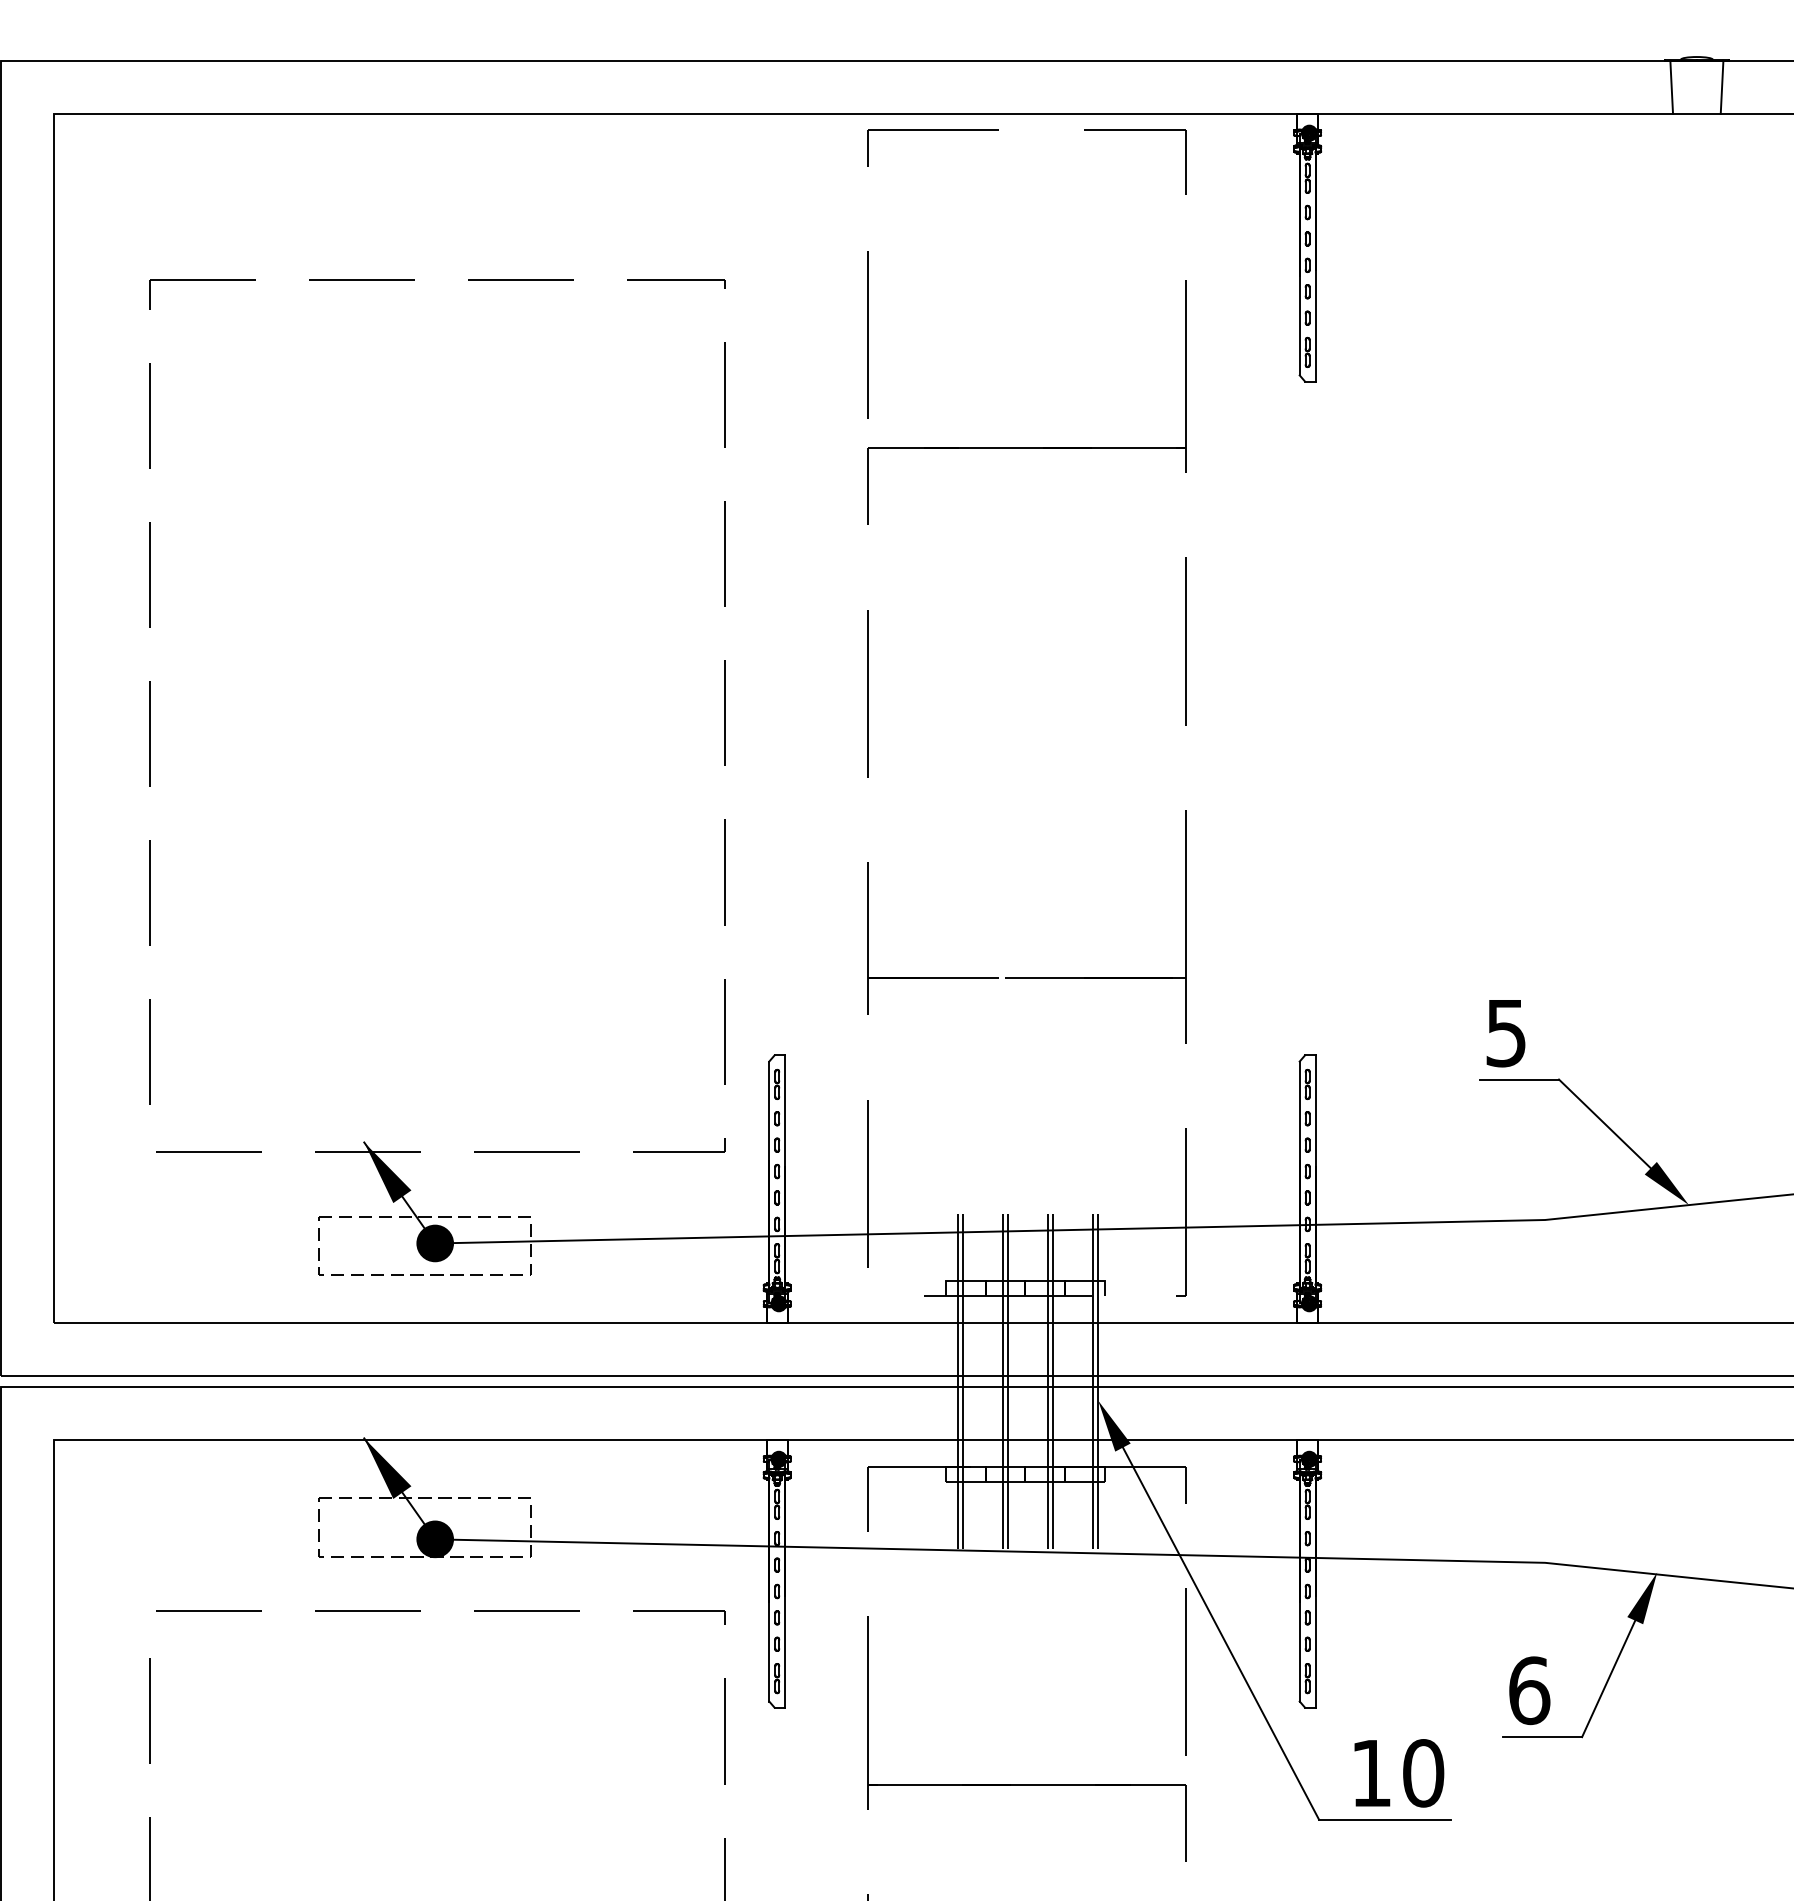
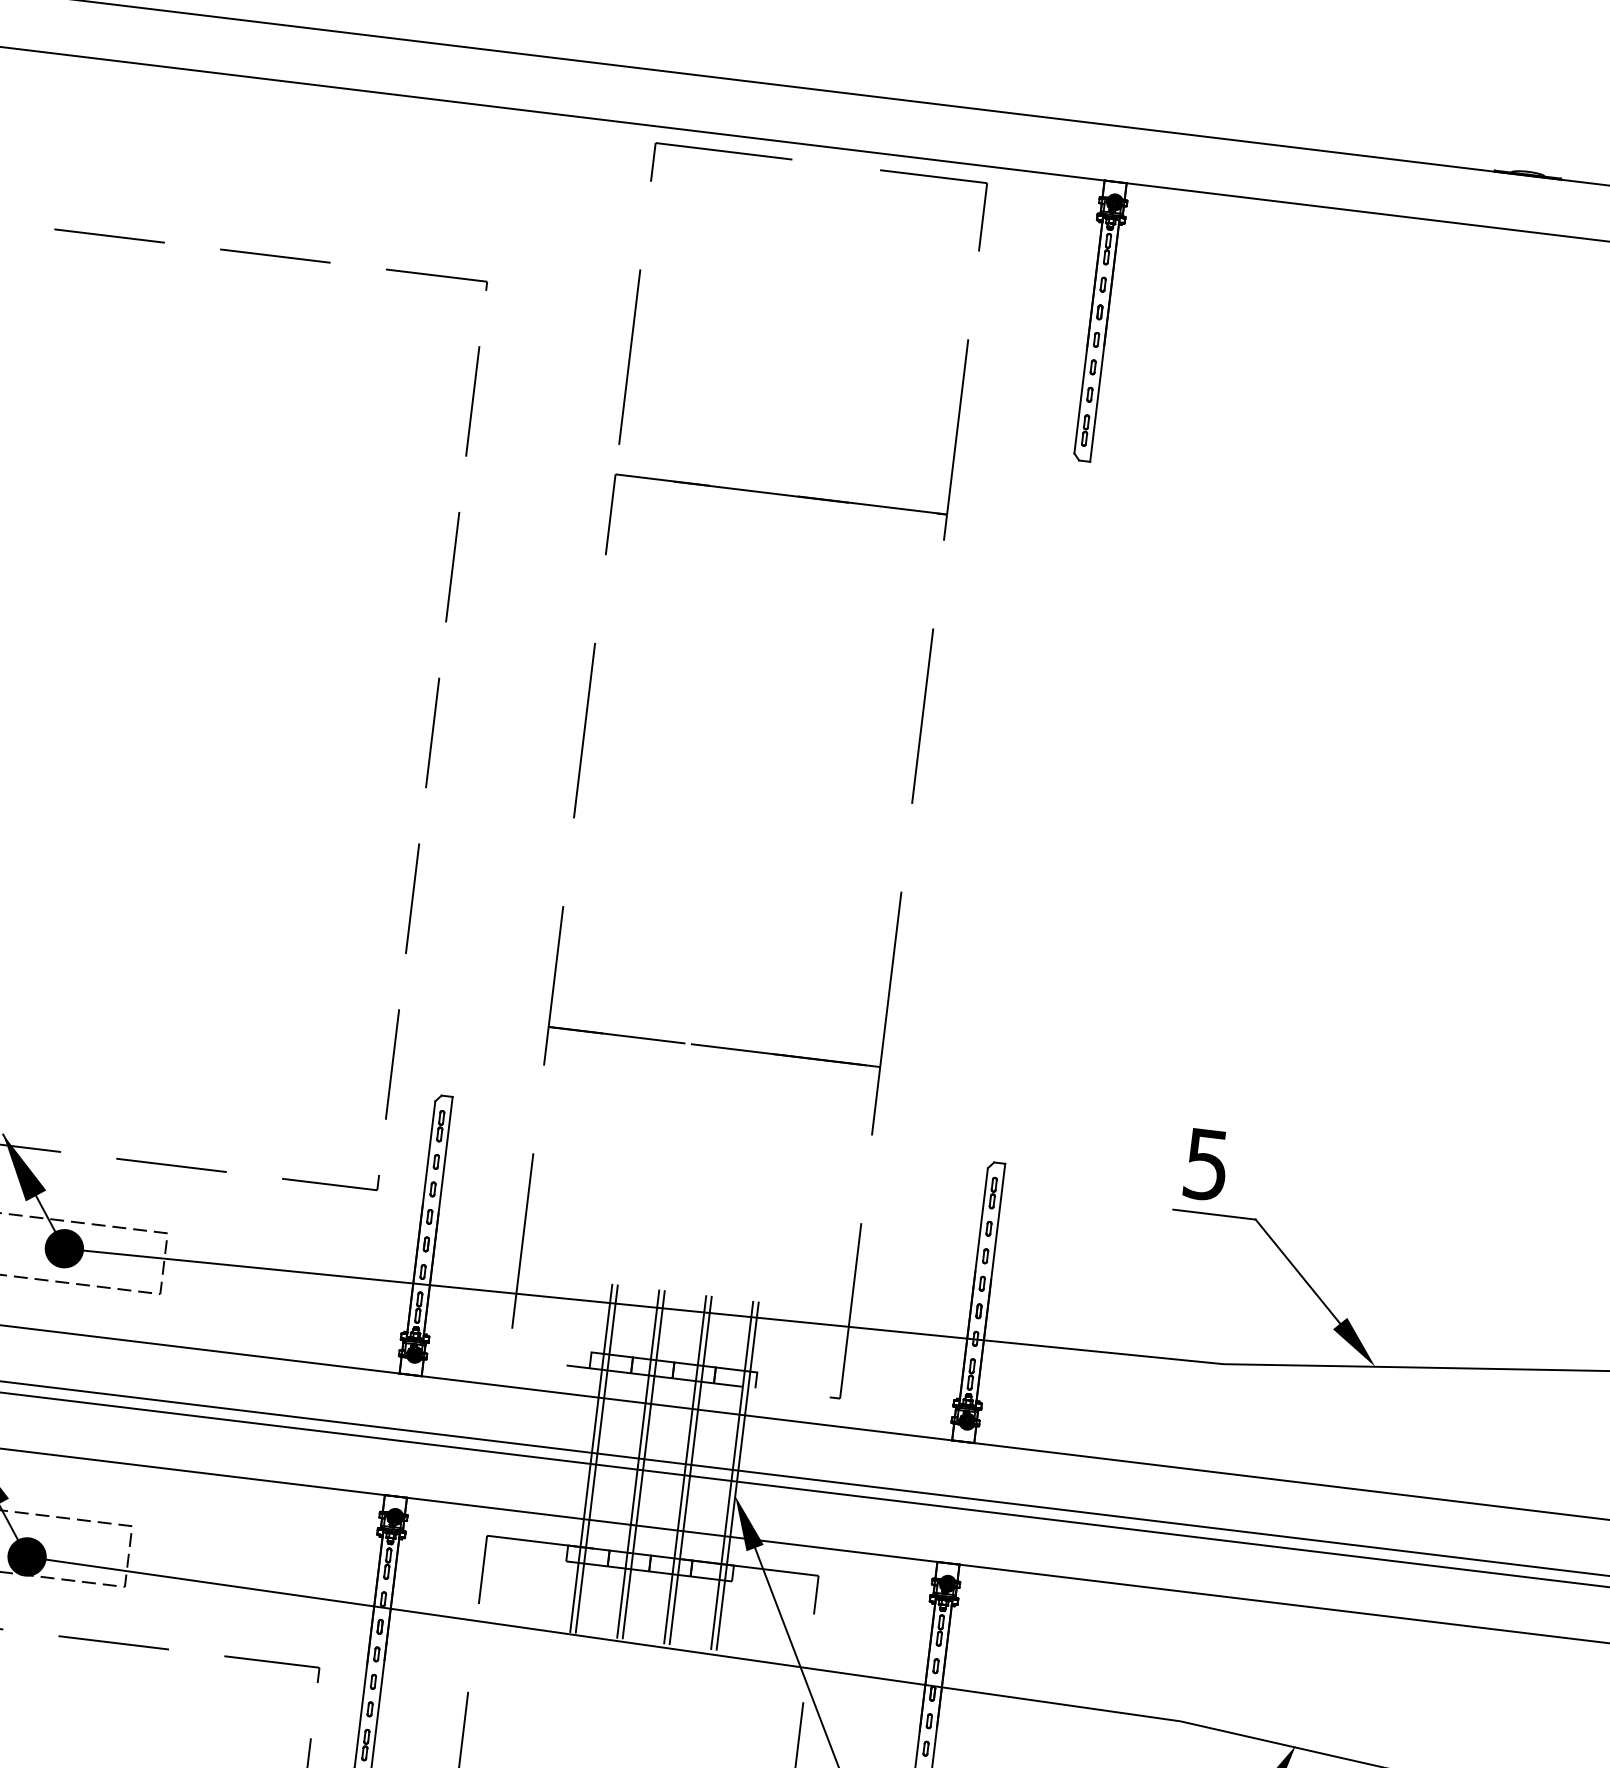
line: (1671, 86) -> (1498, 199), removed
line: (1721, 86) -> (1550, 205), removed

